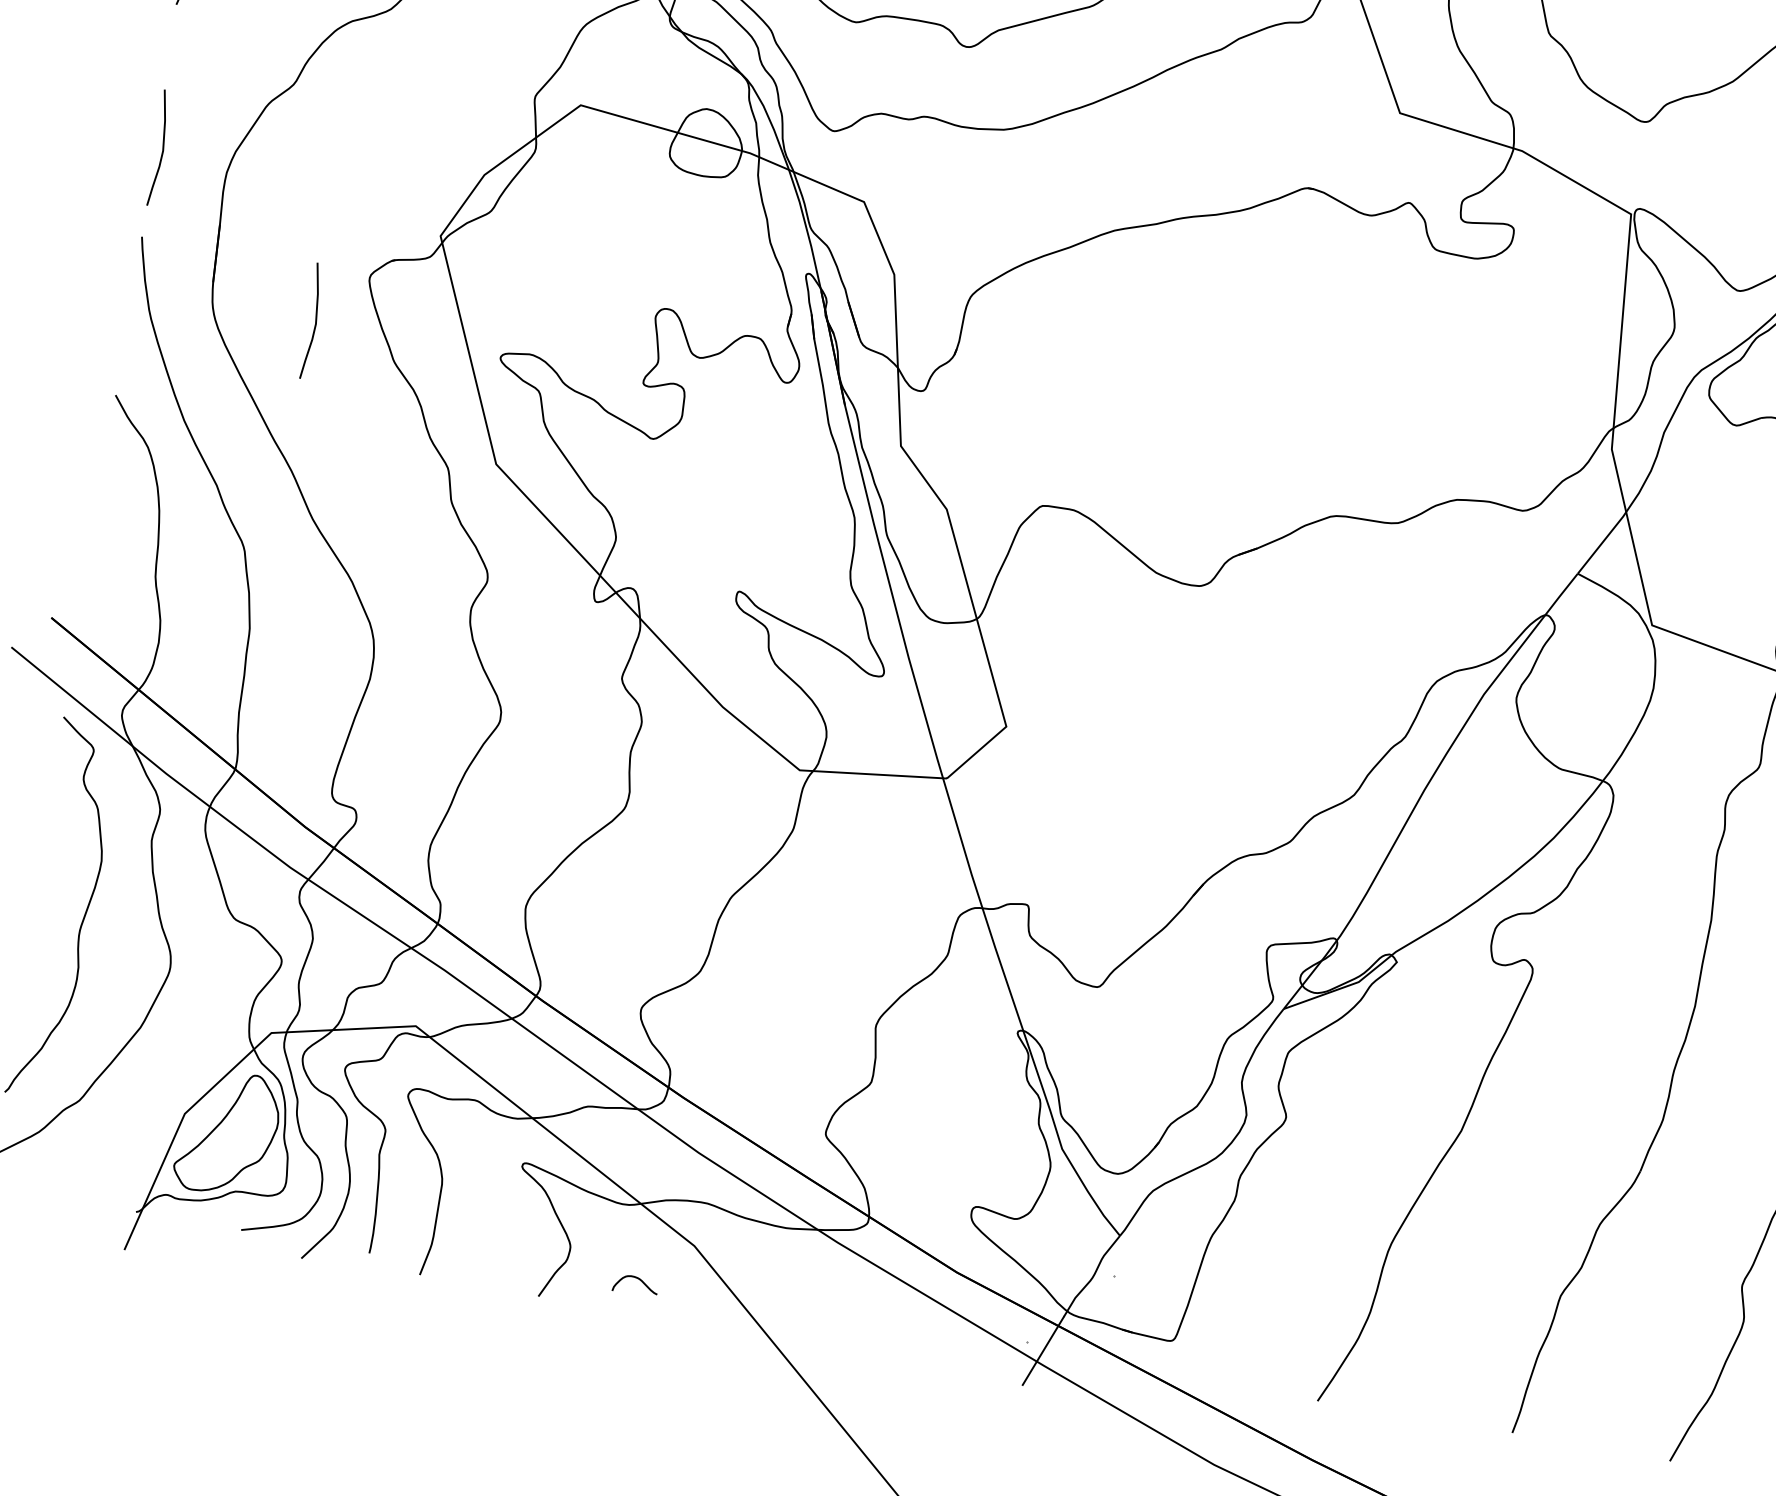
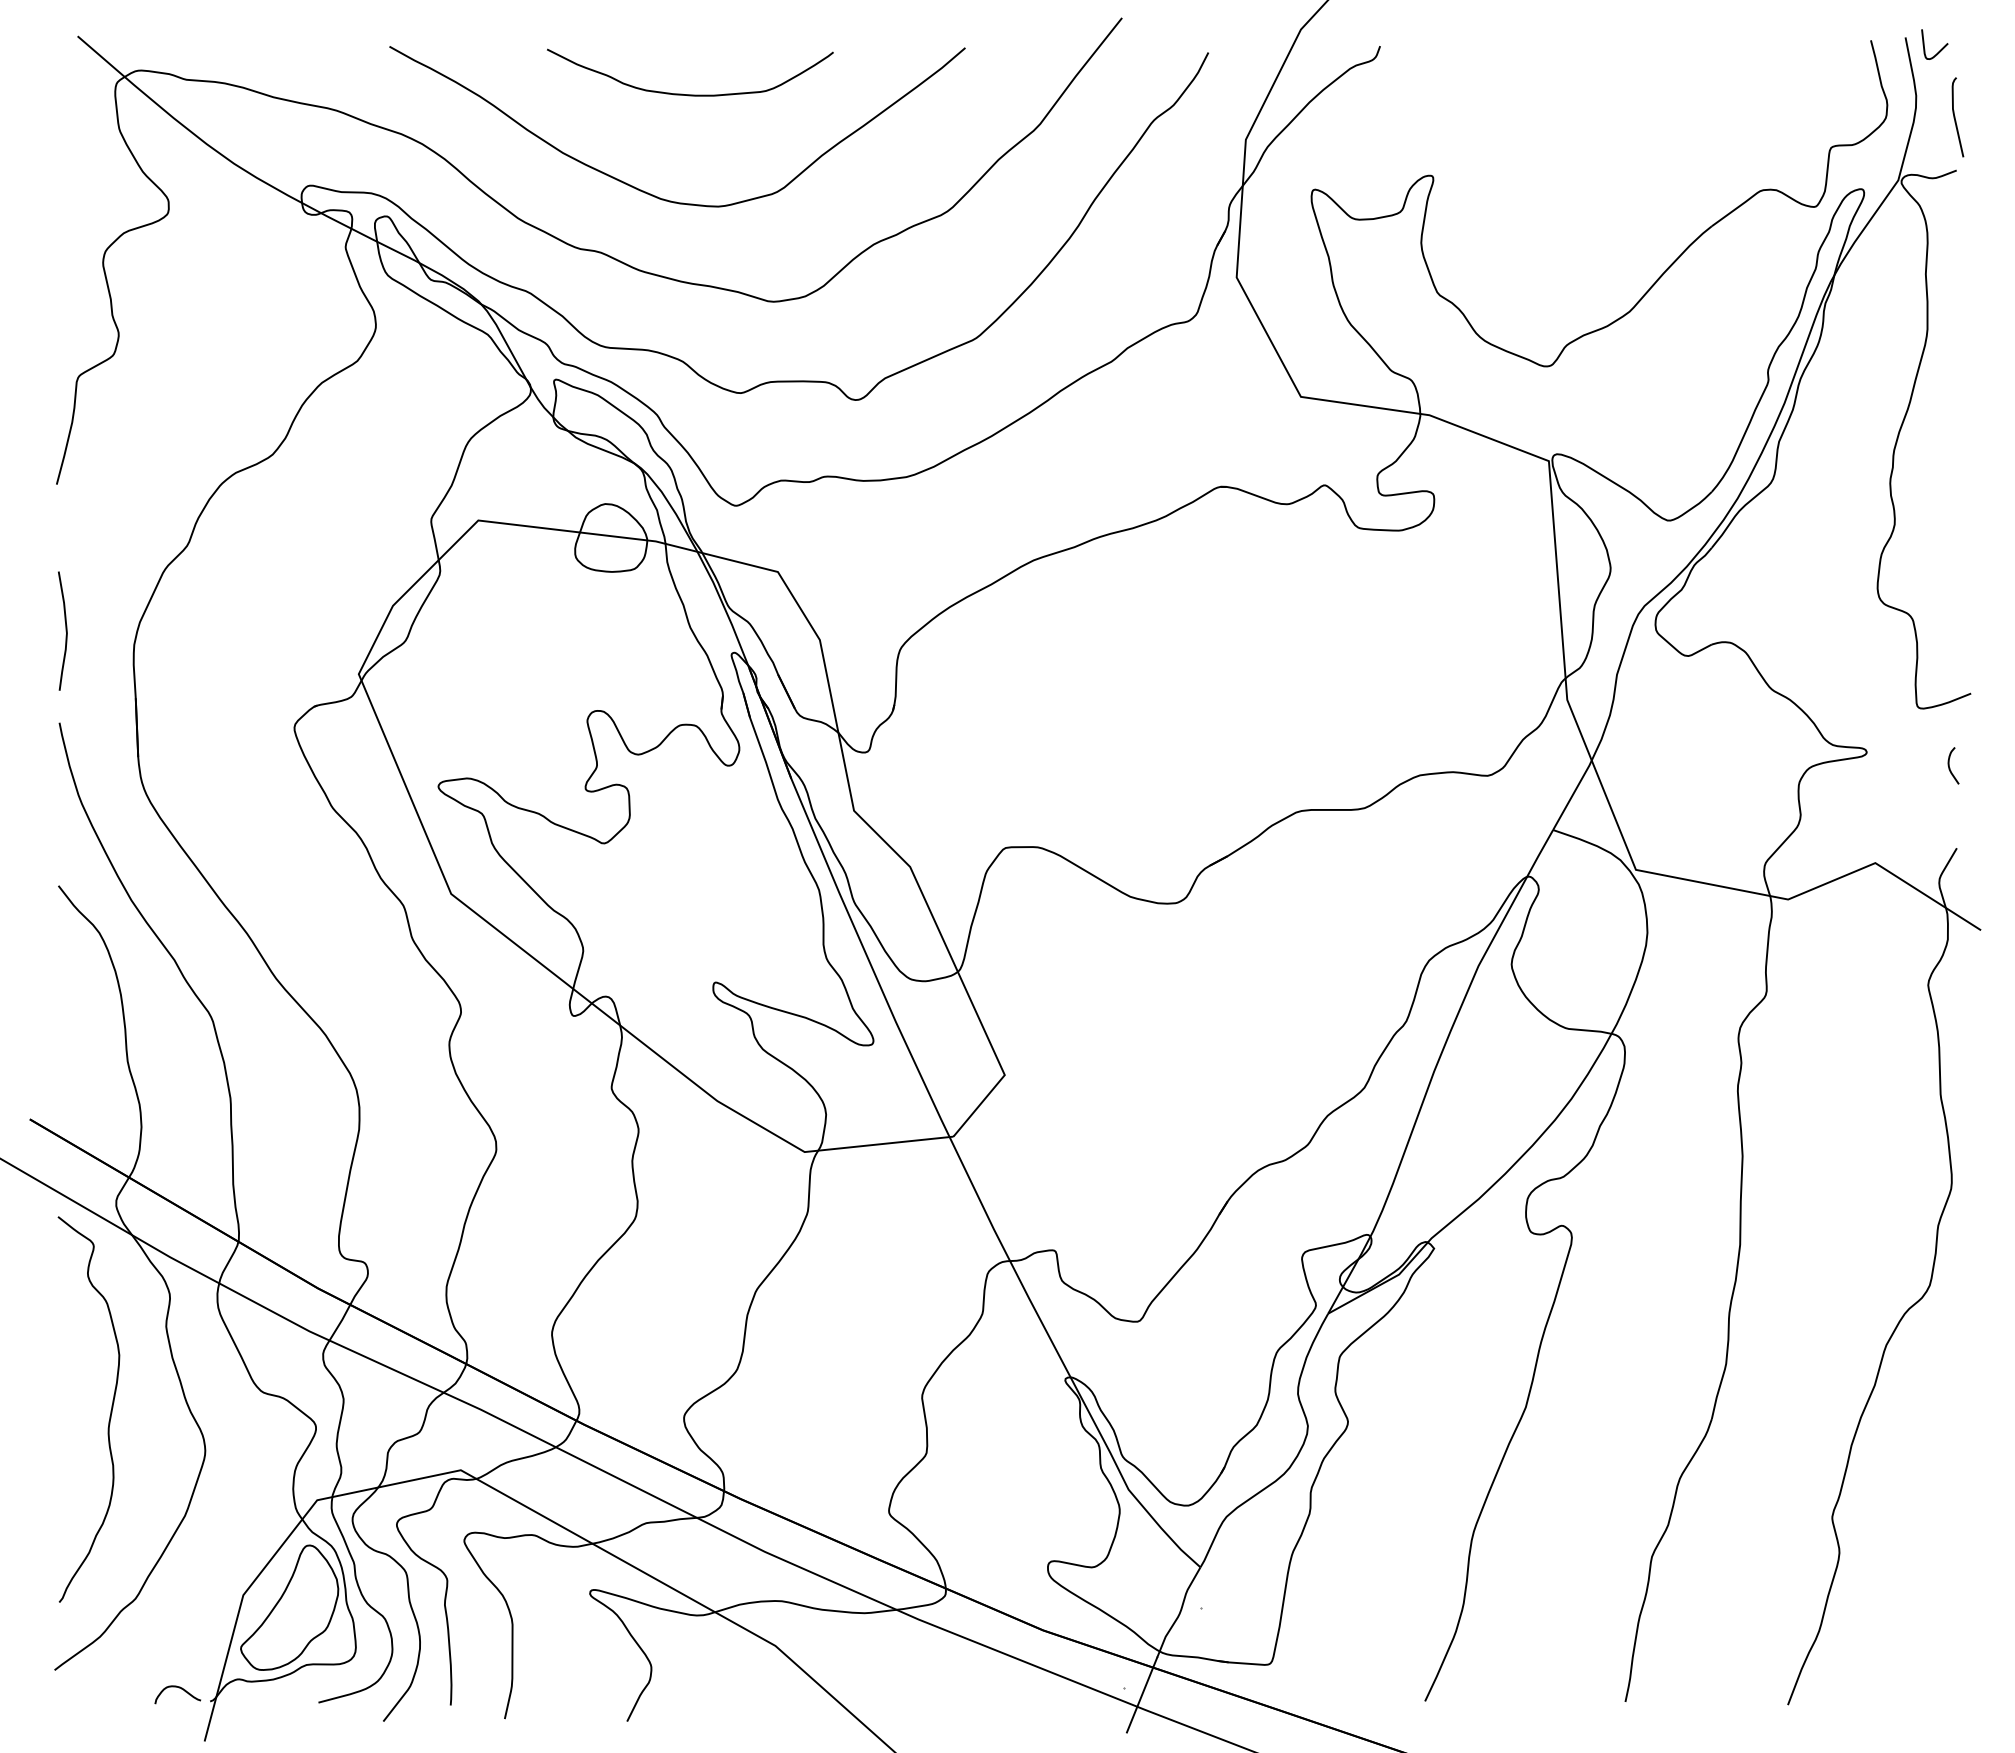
curve: (314, 321) -> (246, 779), removed
curve: (637, 1279) -> (178, 1688), moved

